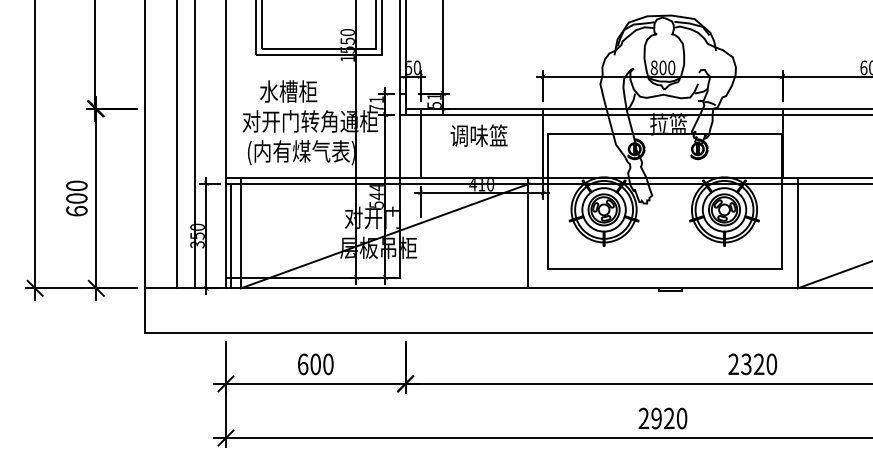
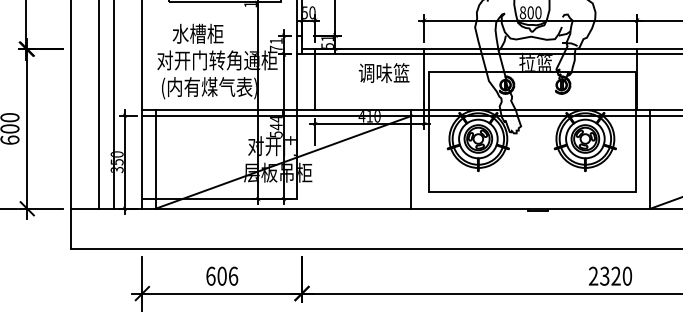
text: (478, 135) -> (383, 72), moved
line: (231, 235) -> (147, 161), removed
text: (328, 363) -> (233, 275), 600 -> 606

